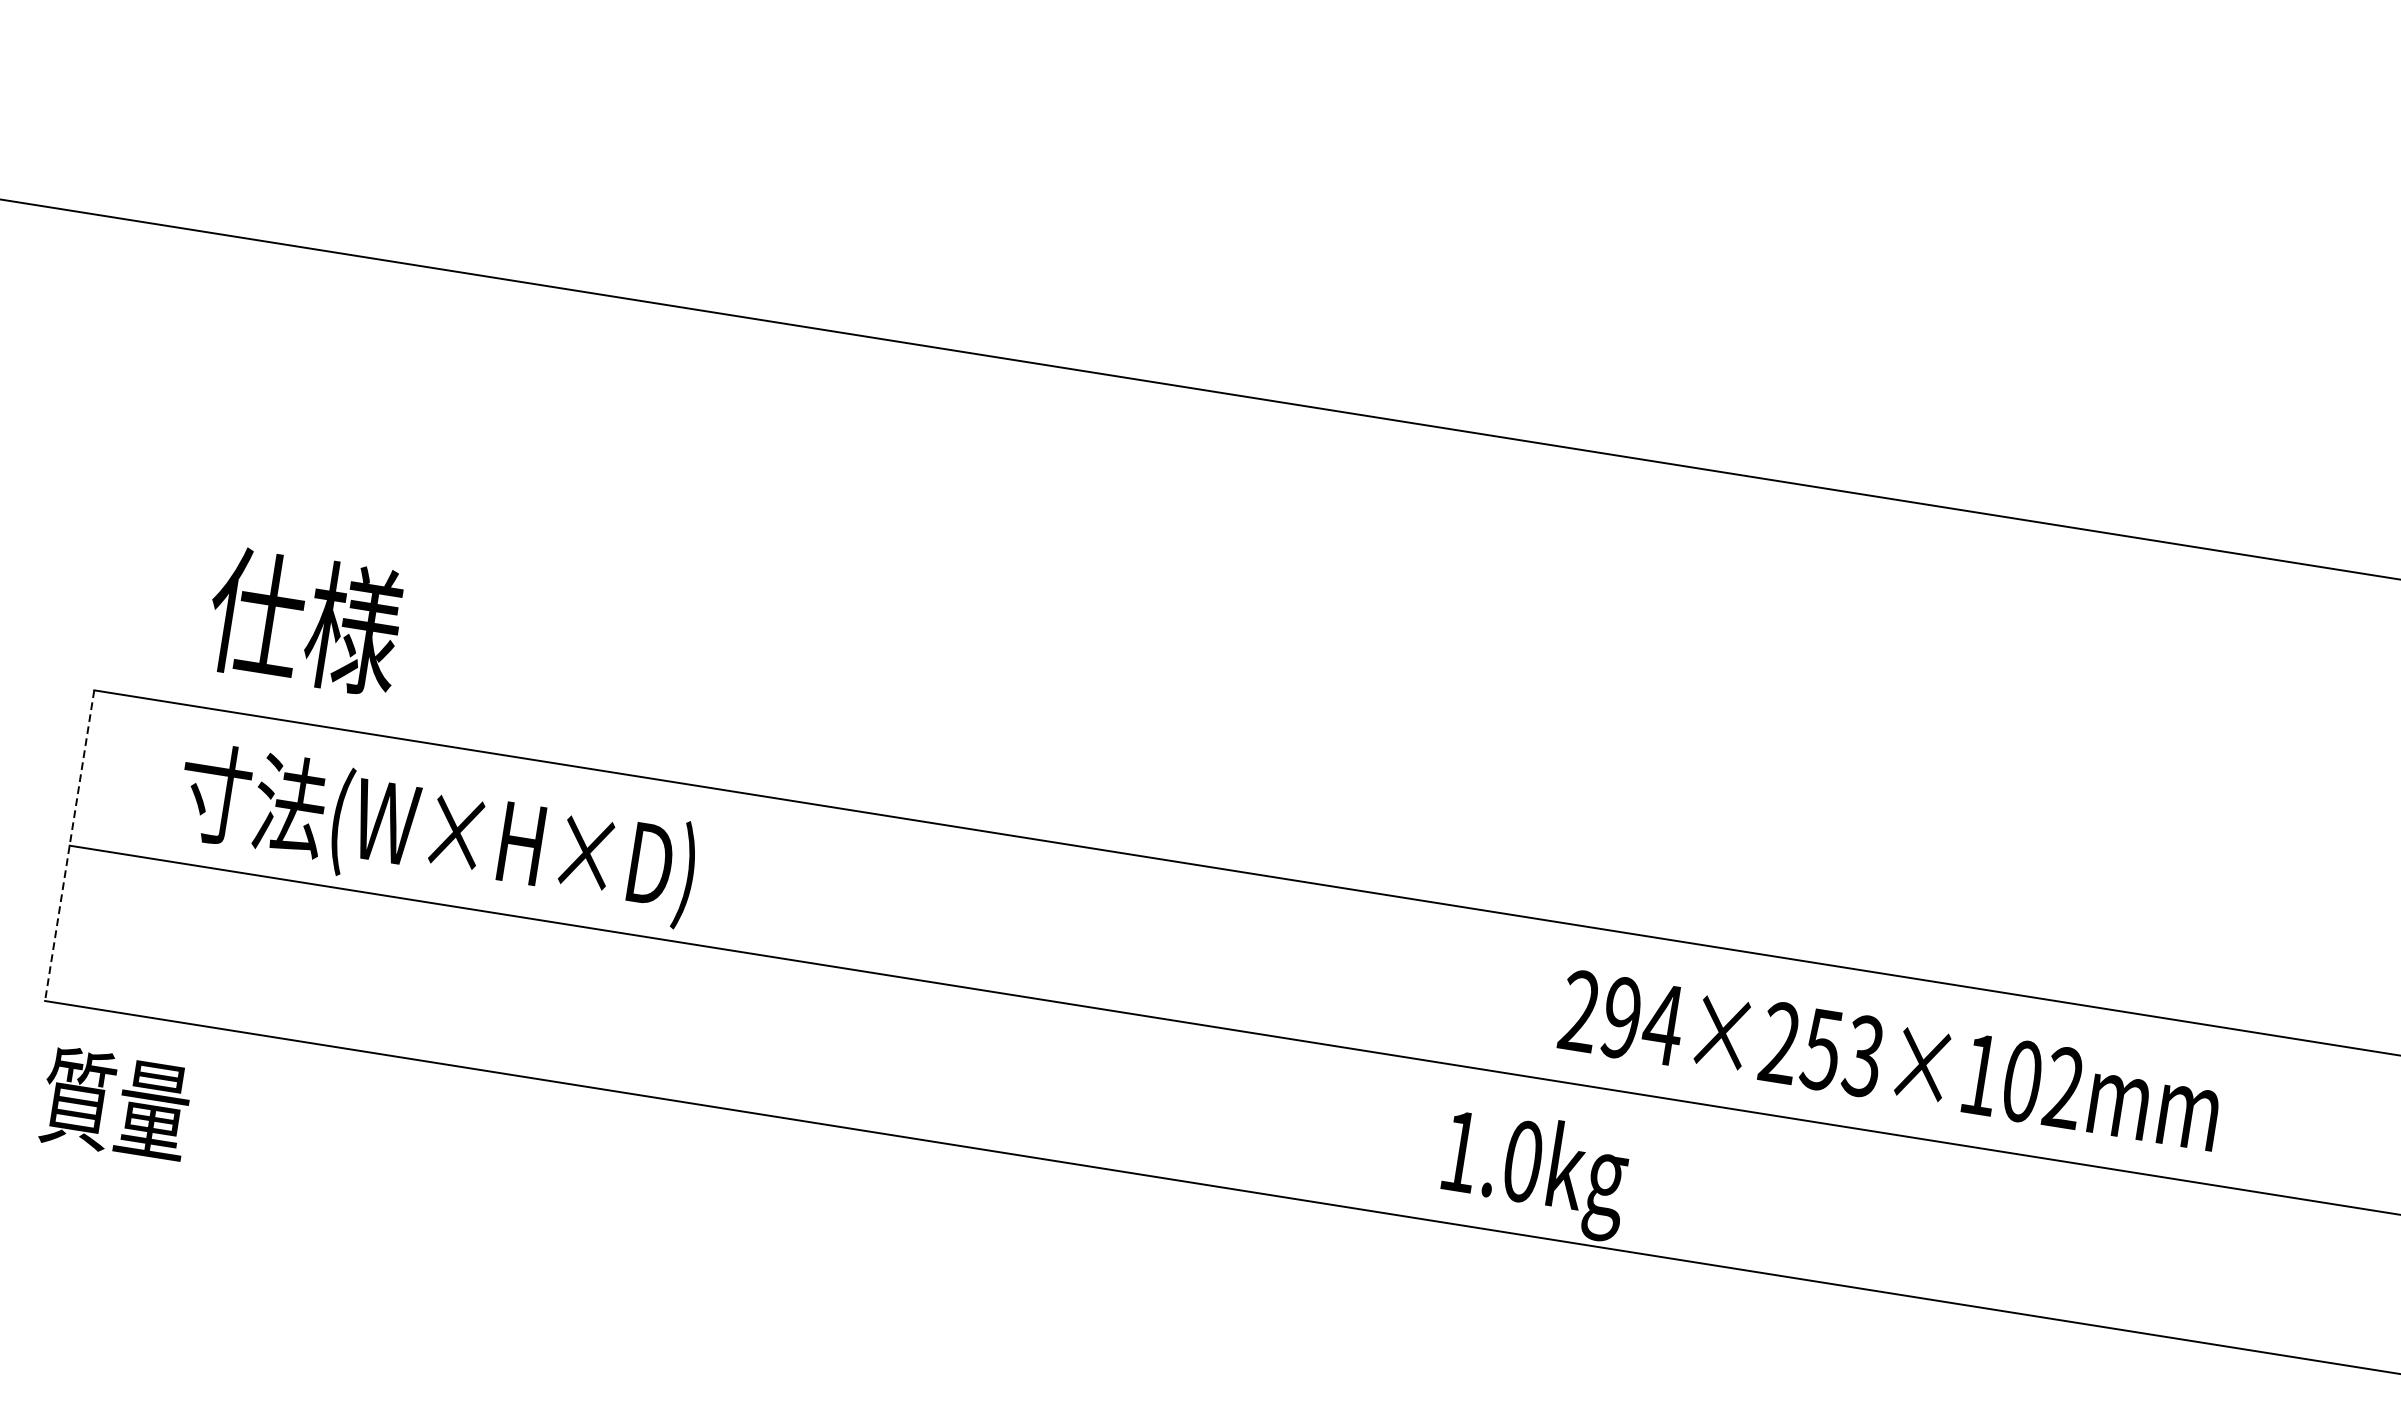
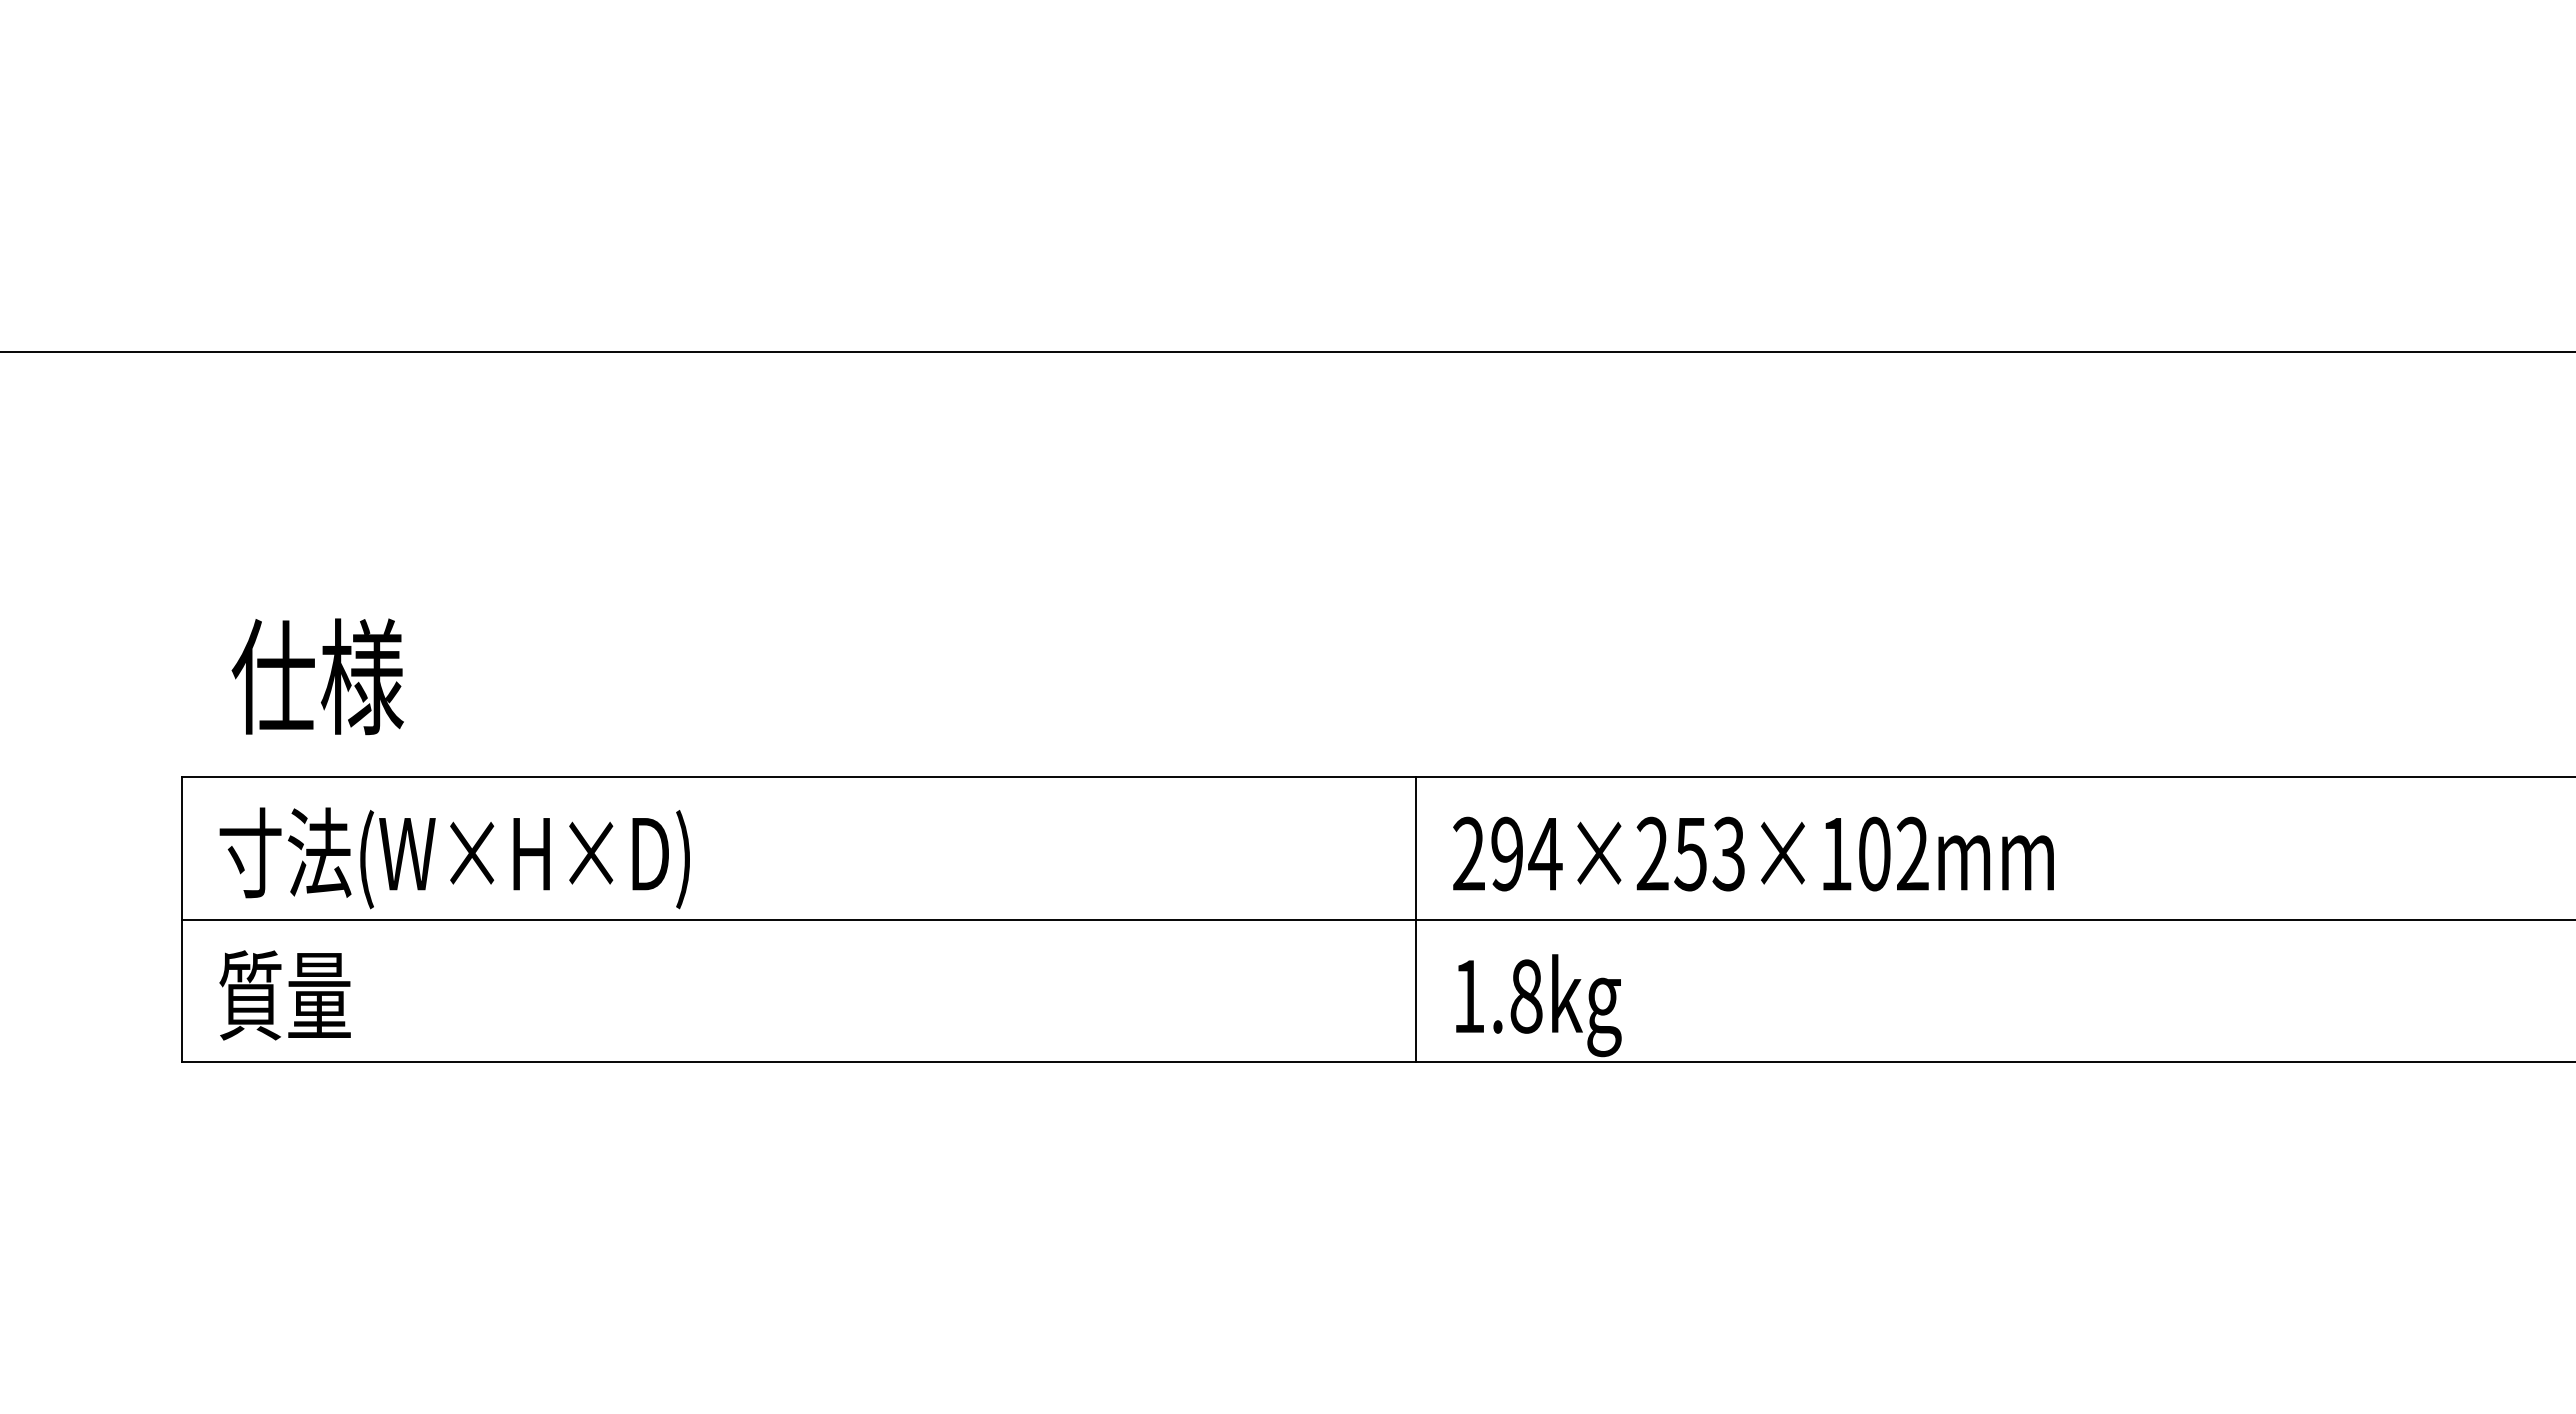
text: (304, 620) -> (317, 676), moved
text: (436, 835) -> (454, 858), moved
line: (69, 846) -> (181, 920), dashed -> solid
line: (1416, 1058) -> (1416, 919), added
text: (1890, 1059) -> (1753, 853), moved
text: (115, 1104) -> (284, 995), moved
text: (1523, 1161) -> (1526, 996), 1.0kg -> 1.8kg

